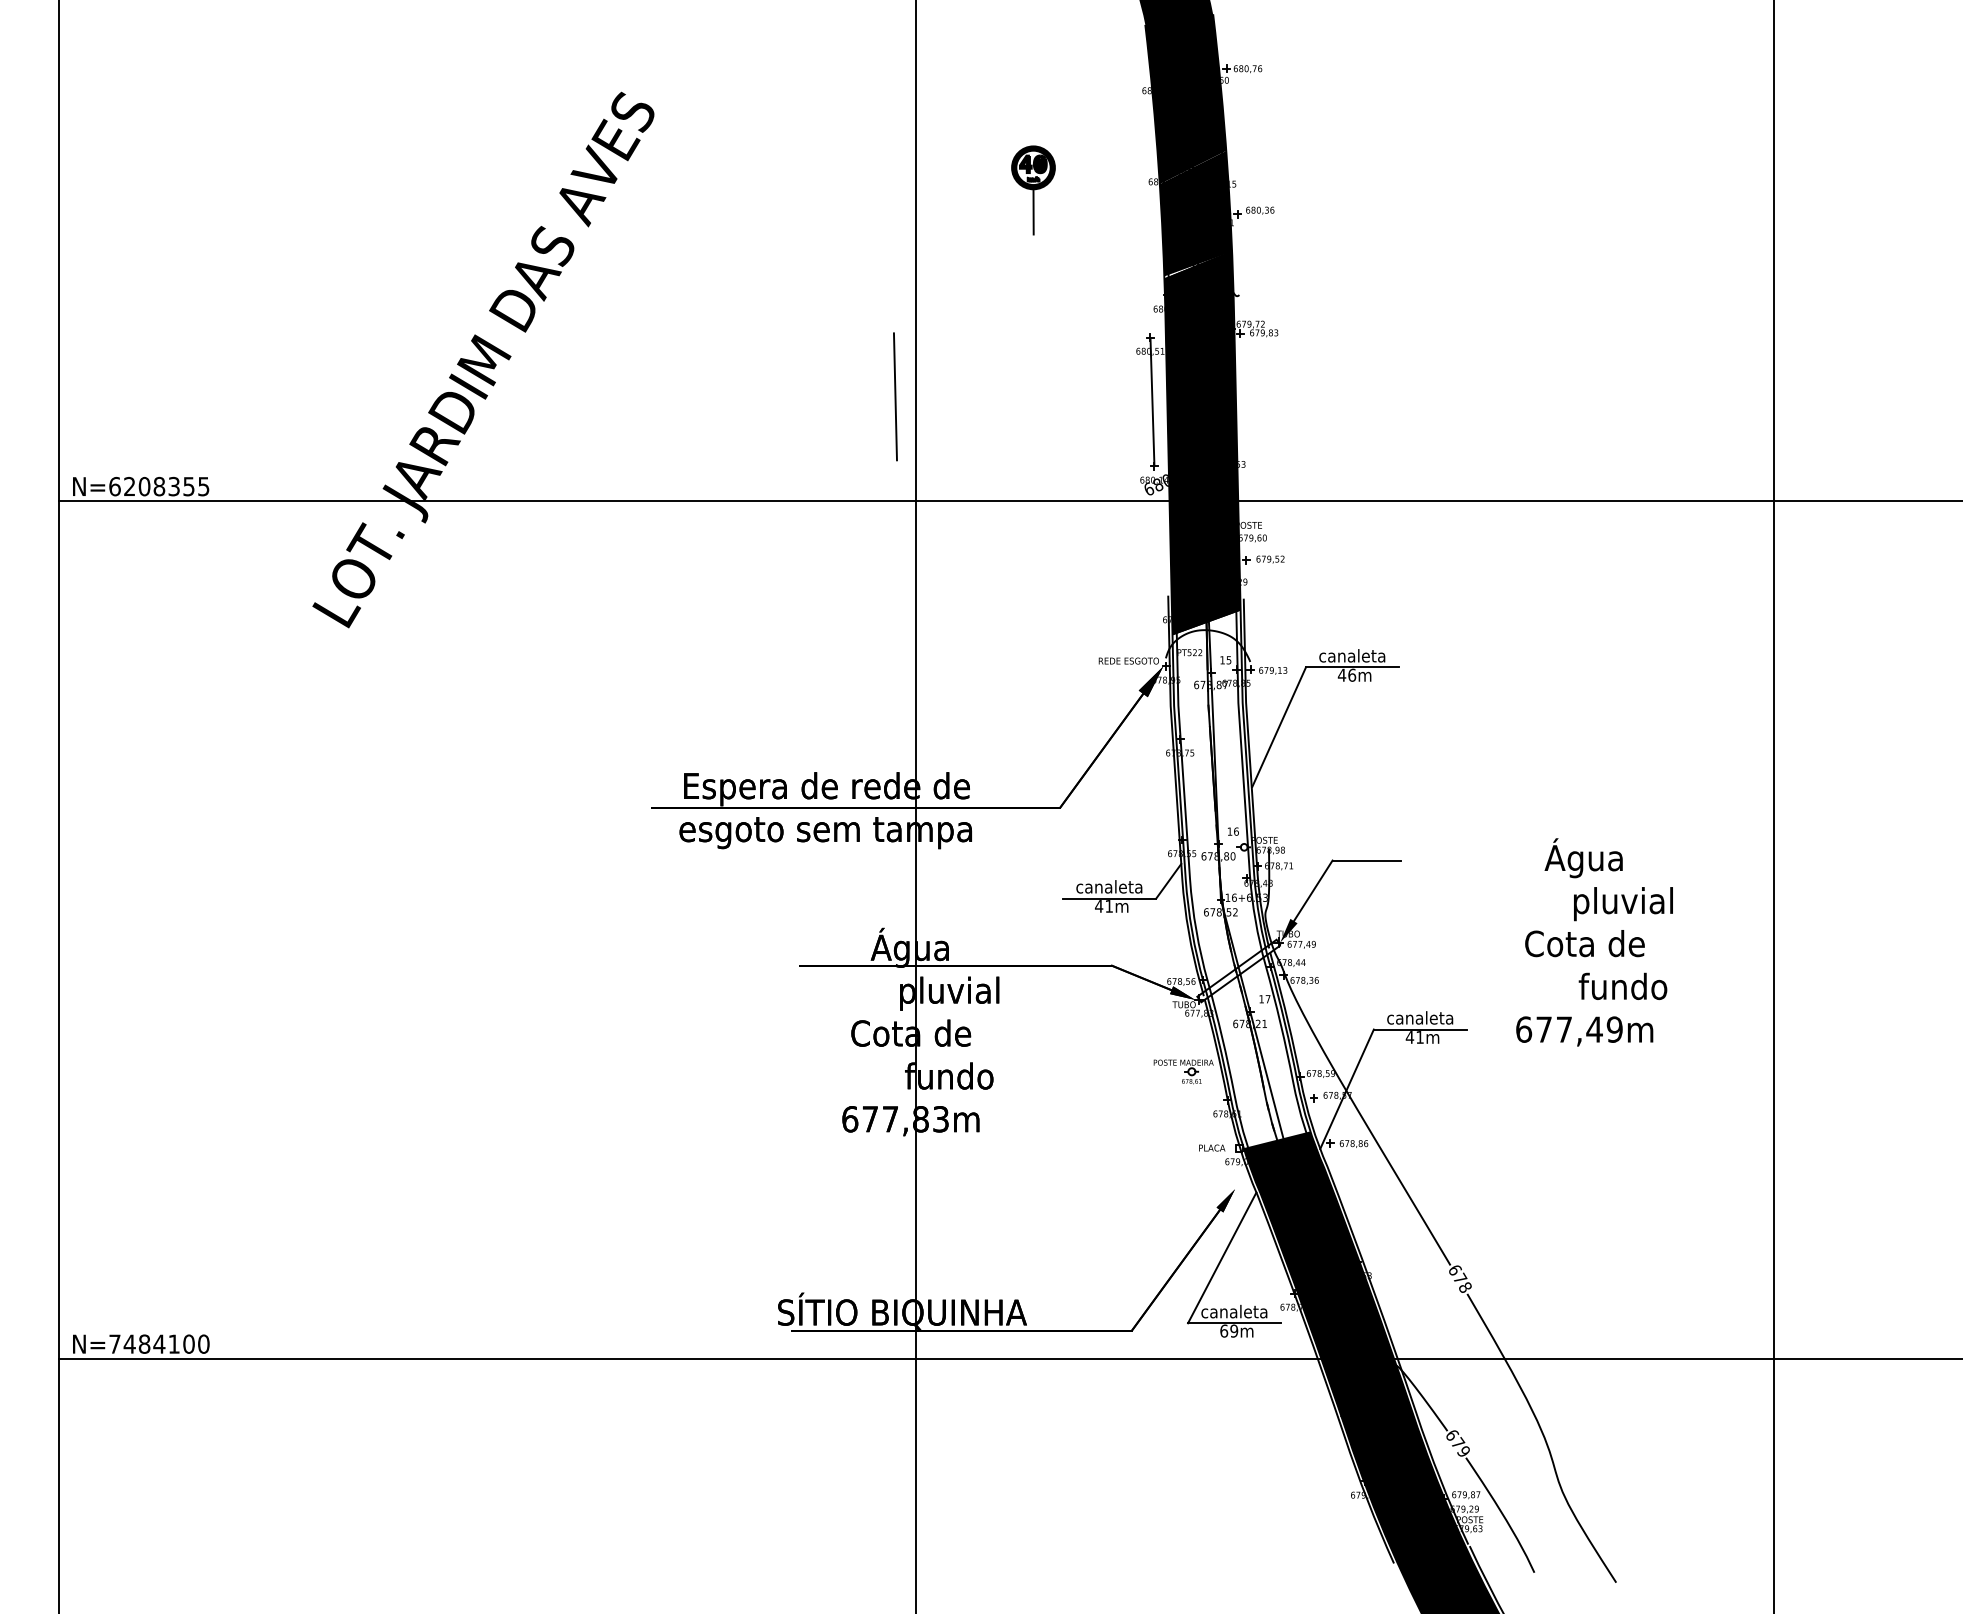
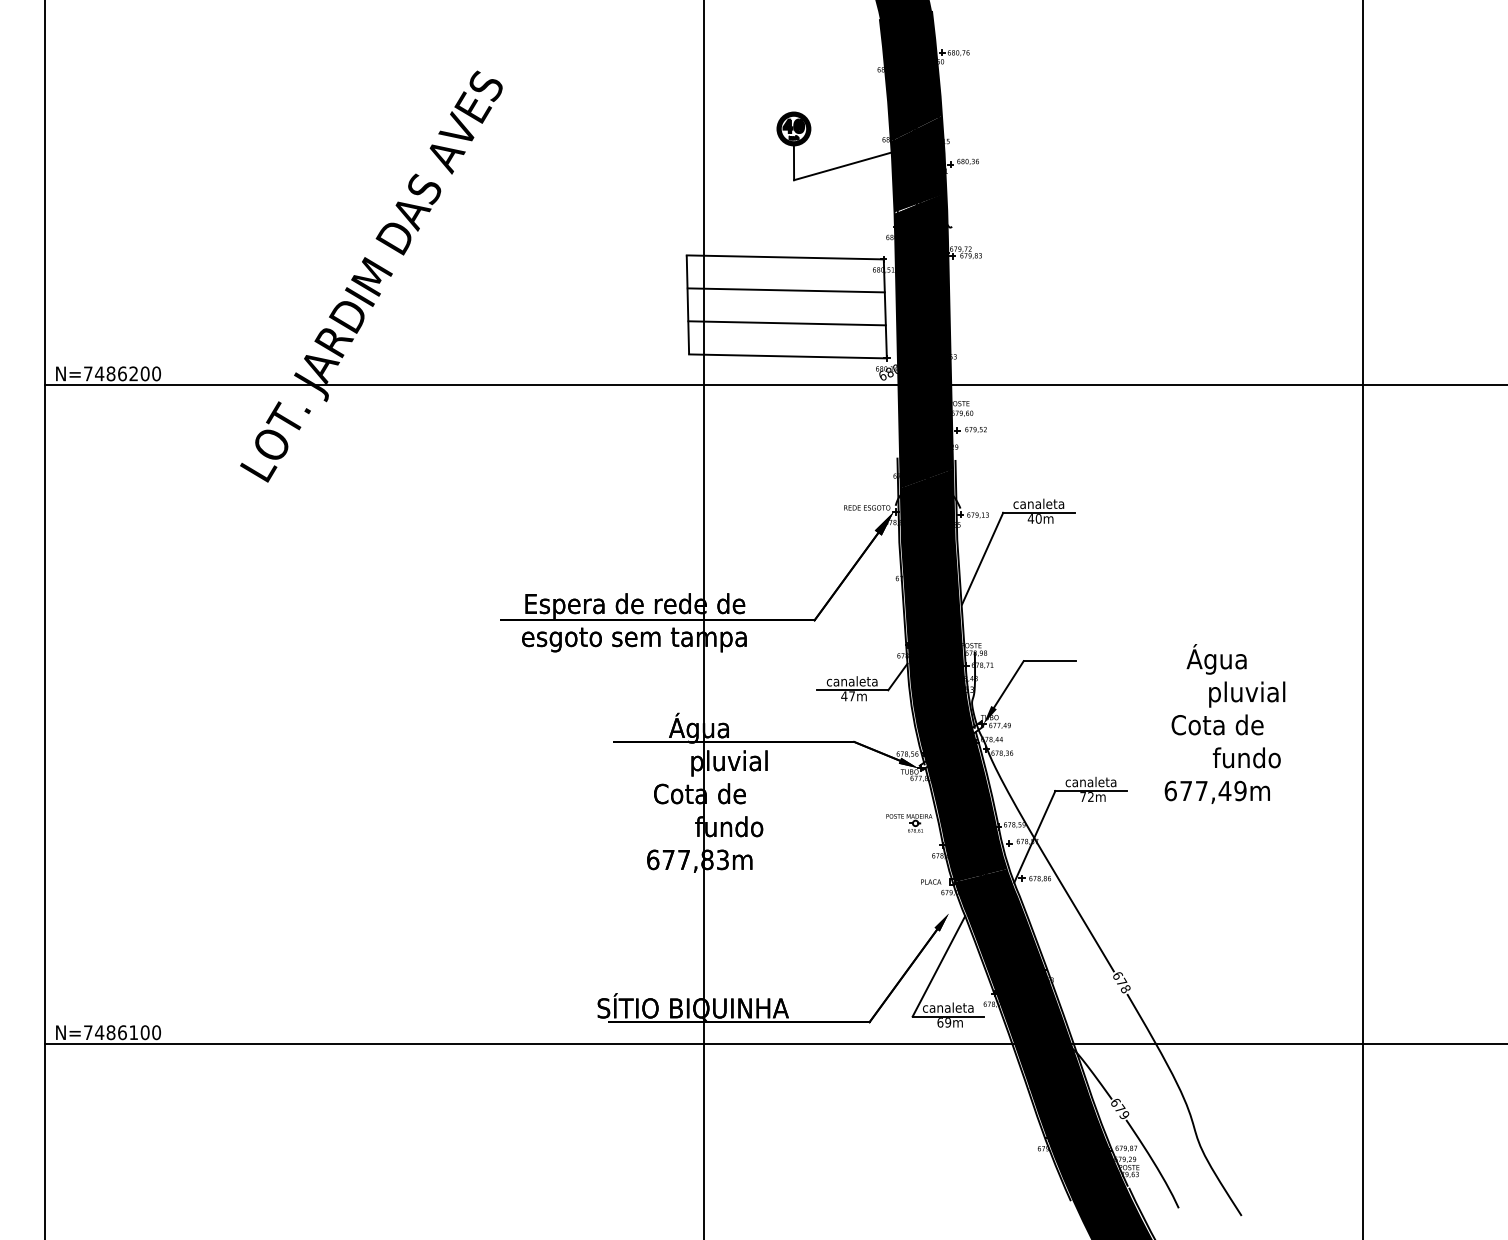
line: (1099, 215) -> (844, 165), added
line: (1021, 335) -> (784, 257), added
line: (1022, 378) -> (785, 290), added
line: (1023, 421) -> (786, 323), added
line: (1025, 464) -> (787, 356), added
text: (159, 486) -> (122, 373), N=6208355 -> N=7486200
text: (1351, 674) -> (1038, 518), 46m -> 40m
fill: (1241, 879) -> (953, 675), added
text: (1108, 906) -> (851, 696), 41m -> 47m
text: (1414, 1036) -> (1086, 796), 41m -> 72m
text: (159, 1343) -> (122, 1032), N=7484100 -> N=7486100

